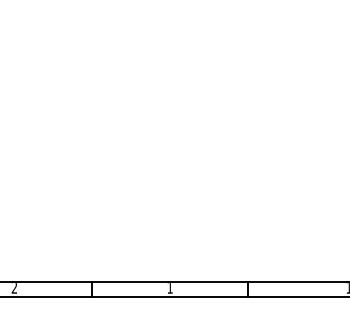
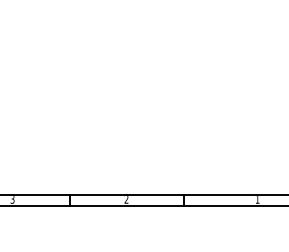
text: (14, 287) -> (12, 199), 2 -> 3
text: (170, 287) -> (126, 199), 1 -> 2

